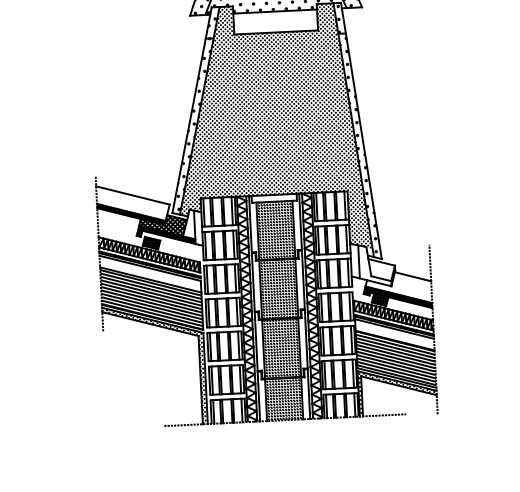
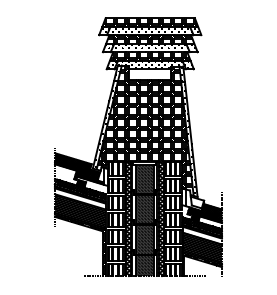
hatch: (131, 203) -> (72, 162), added
hatch: (398, 288) -> (205, 212), added

